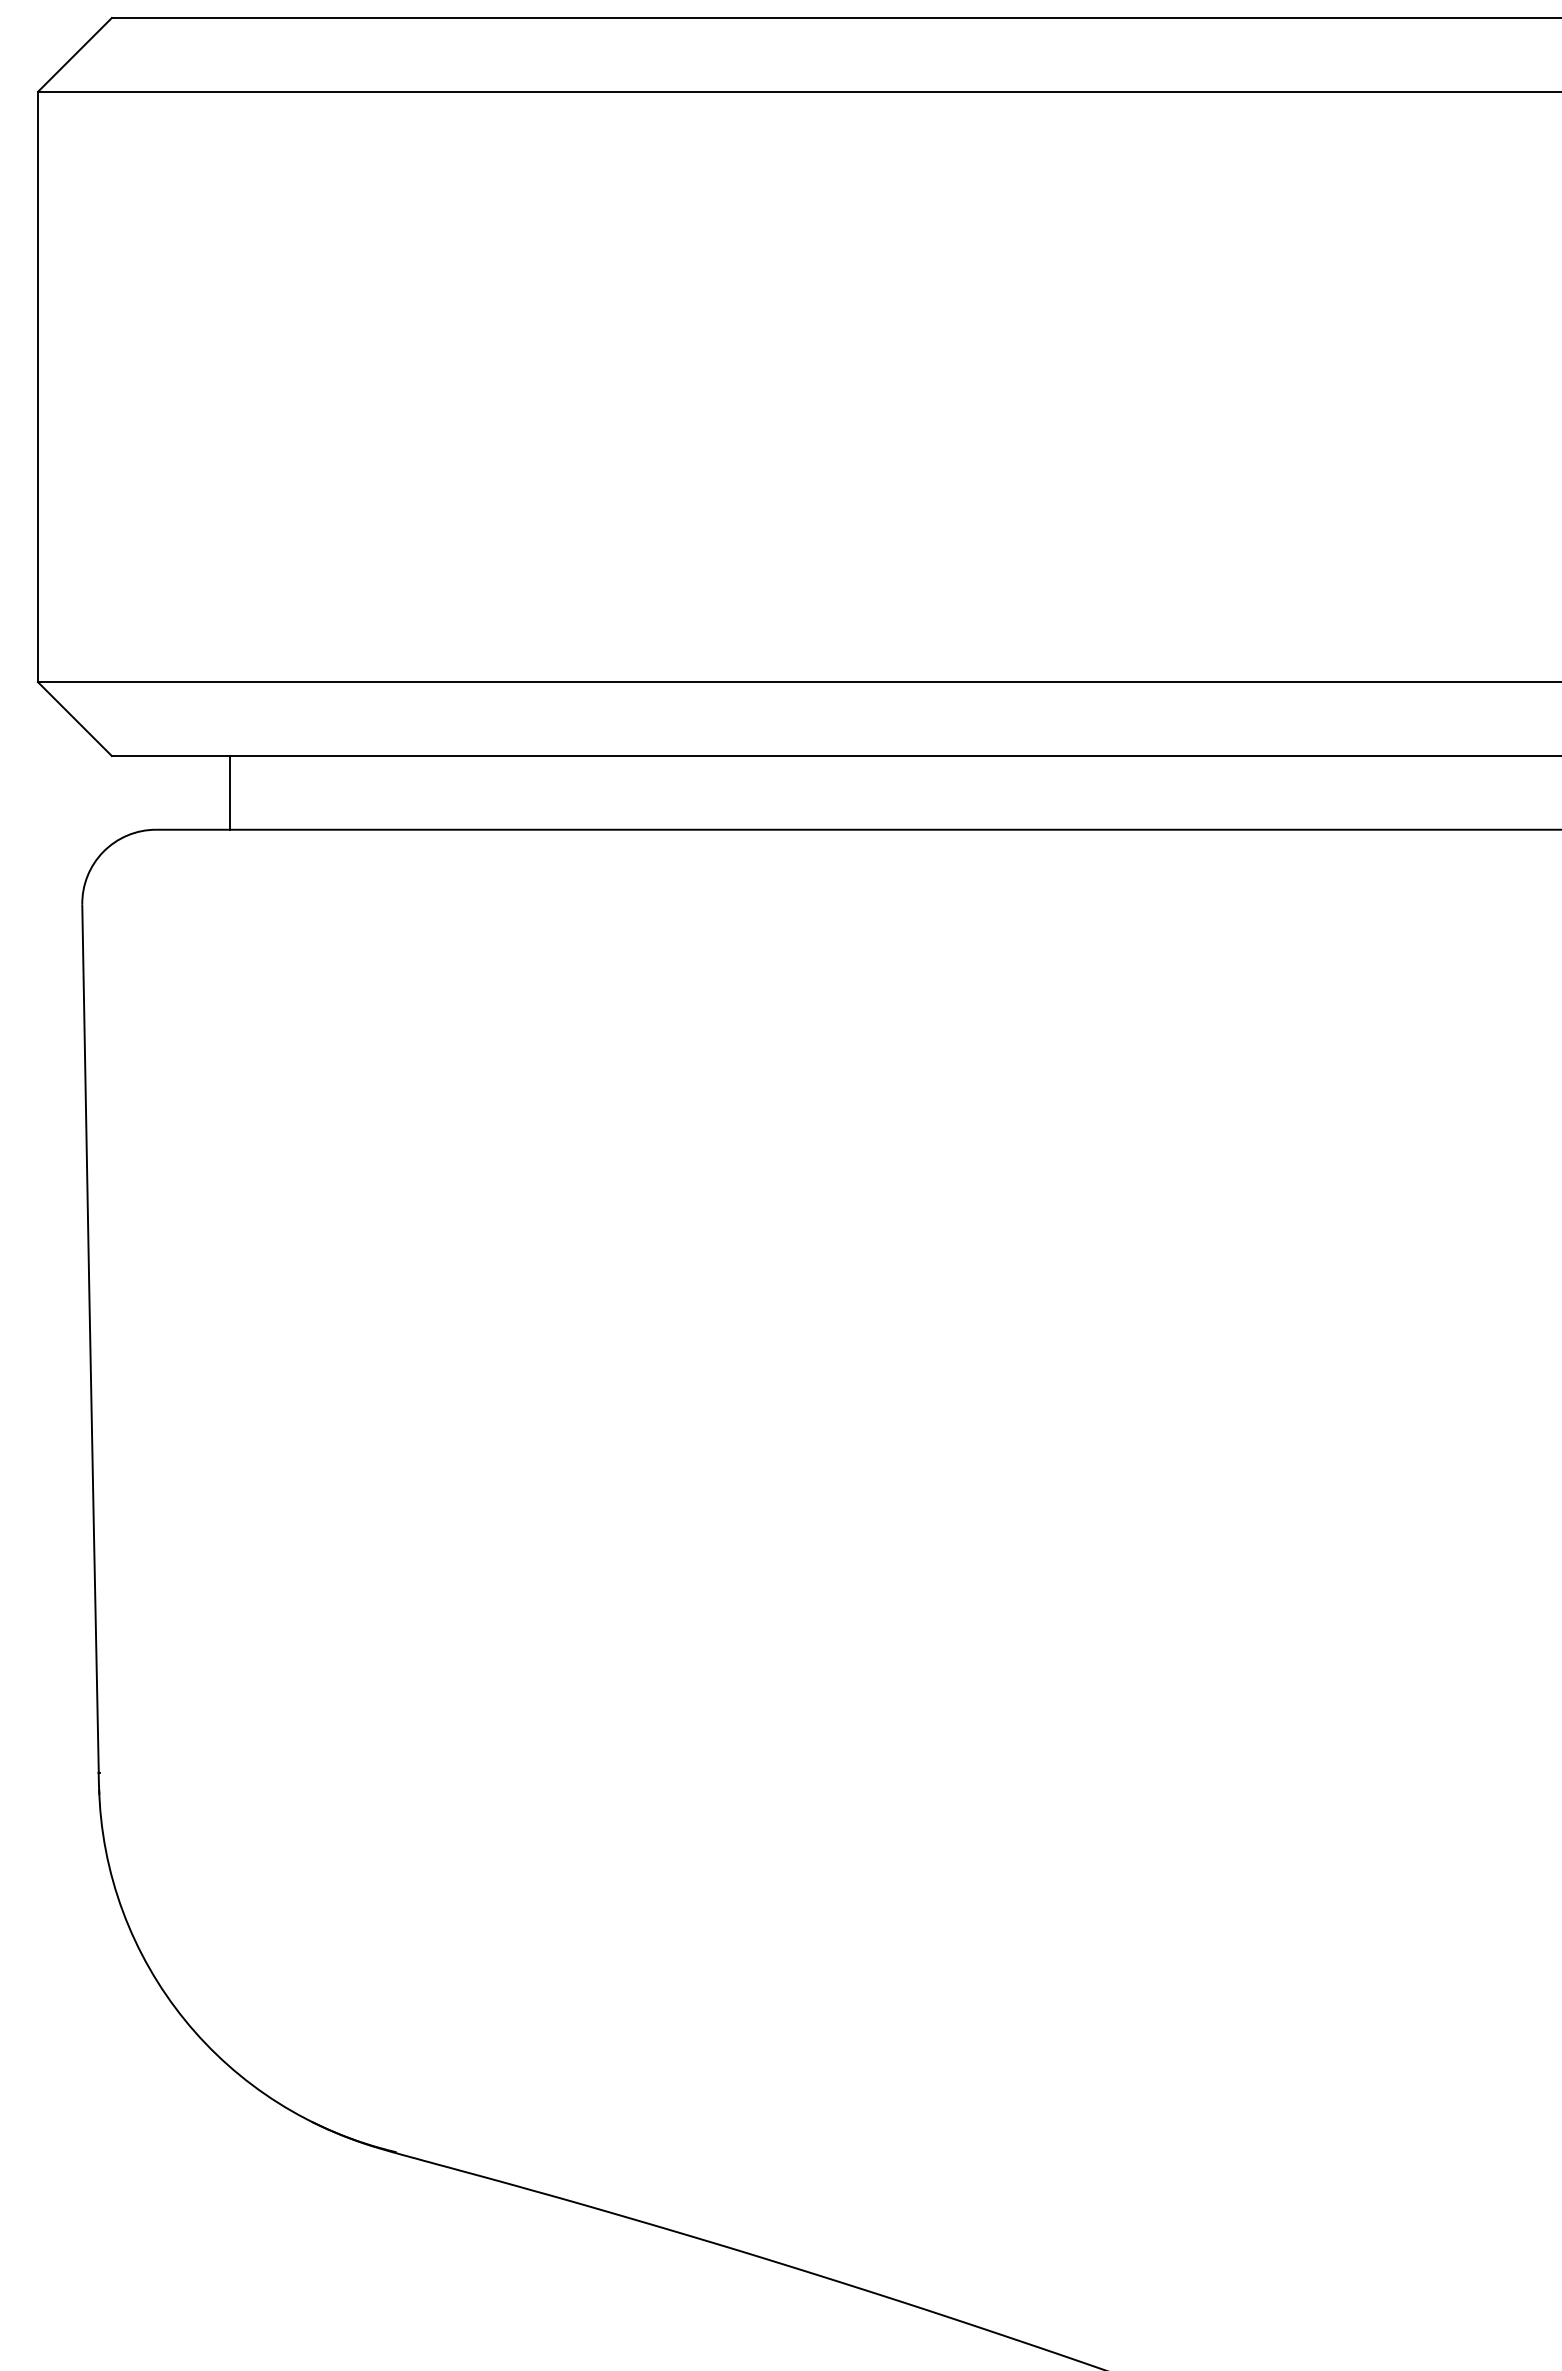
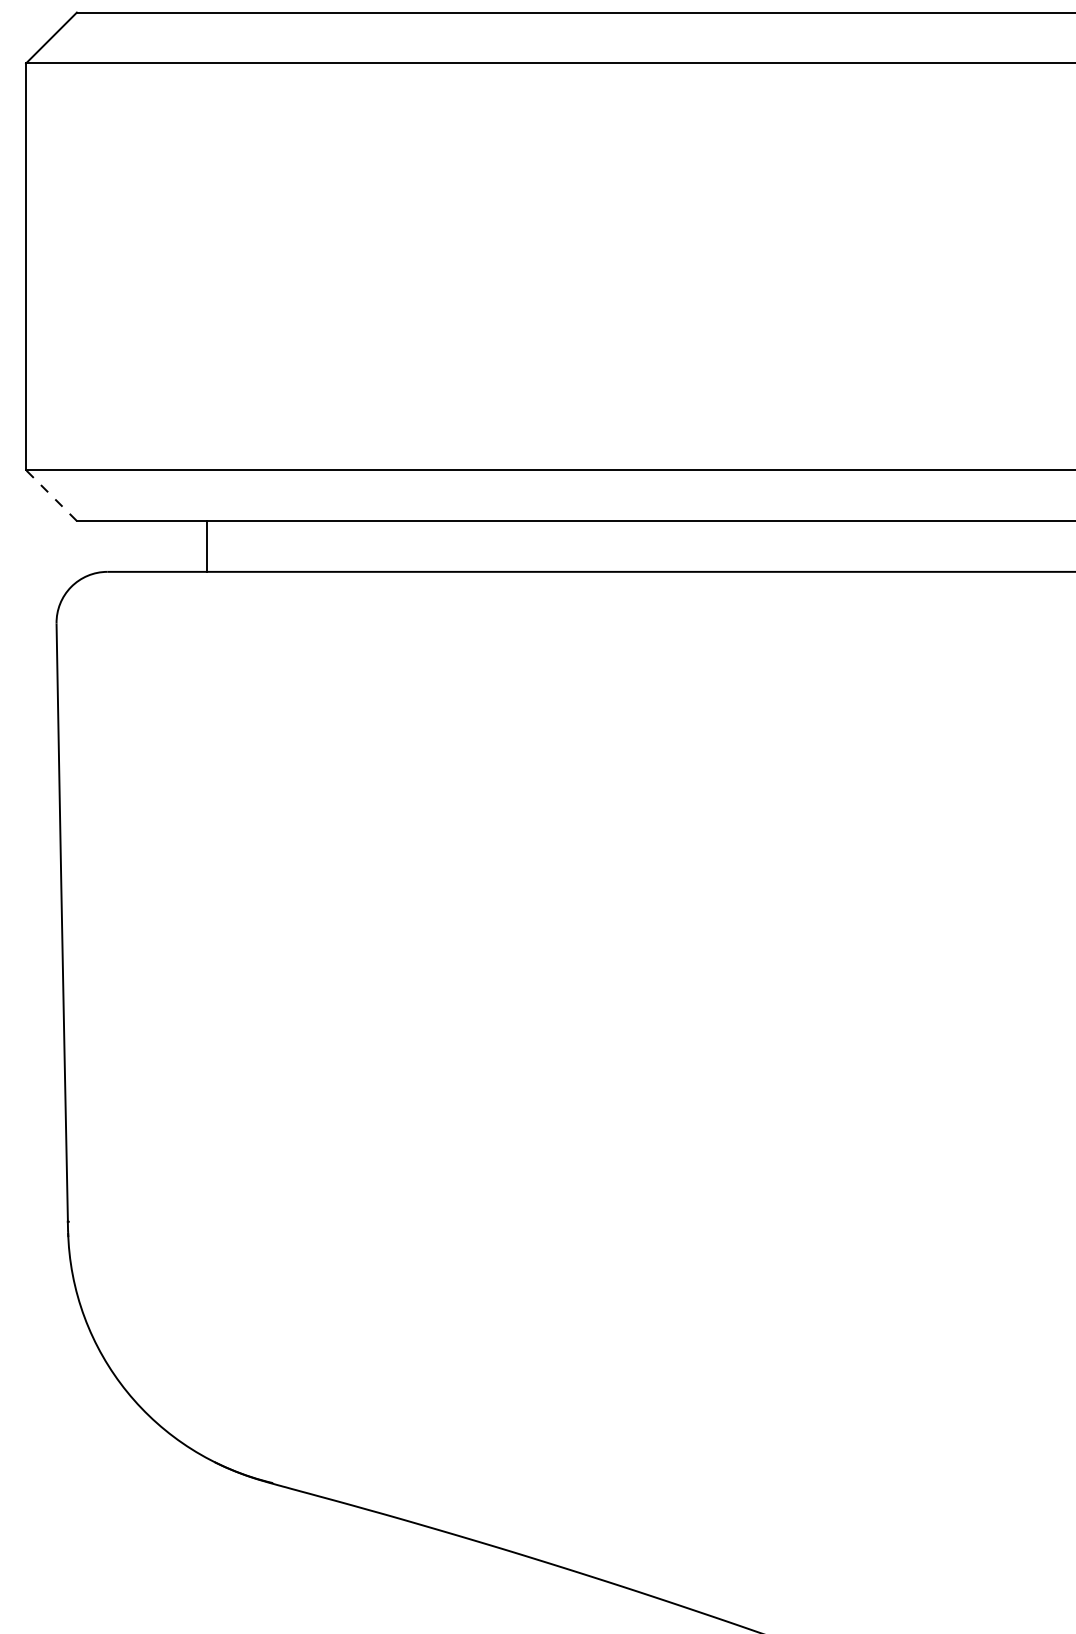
line: (74, 718) -> (51, 495), solid -> dashed
line: (230, 792) -> (207, 546), moved

